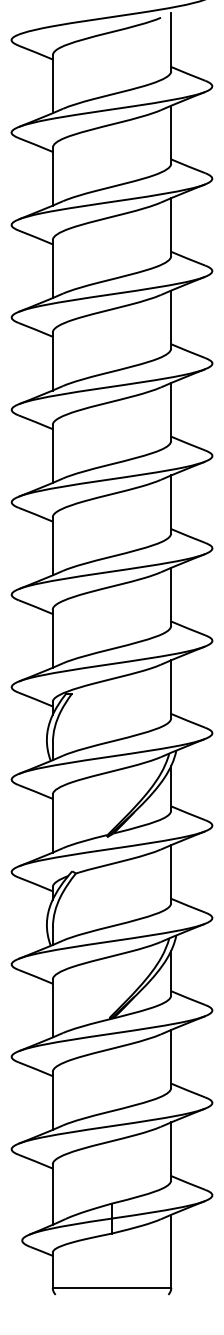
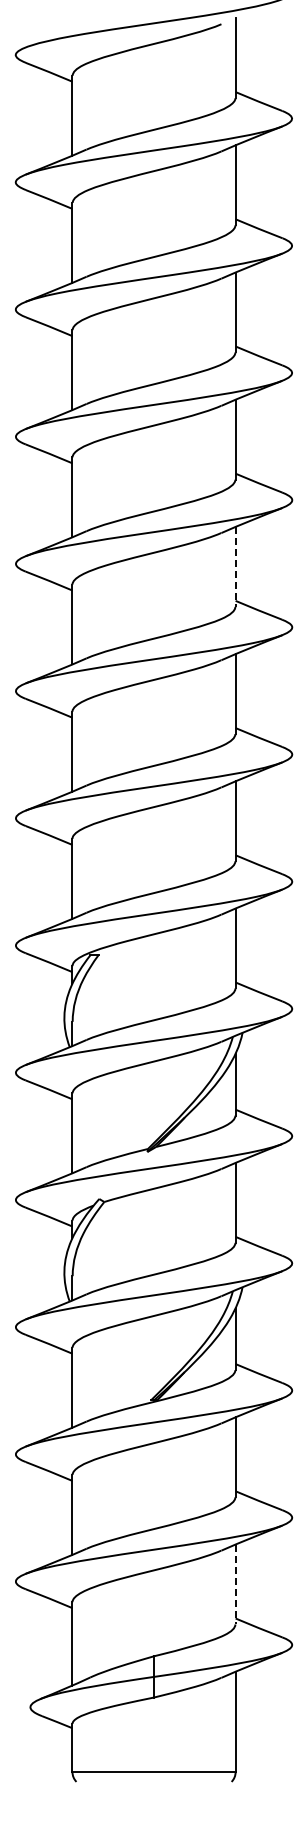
line: (171, 411) -> (235, 566), solid -> dashed
line: (171, 1151) -> (235, 1584), solid -> dashed

